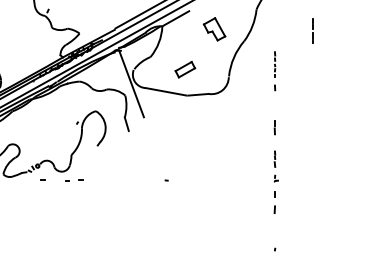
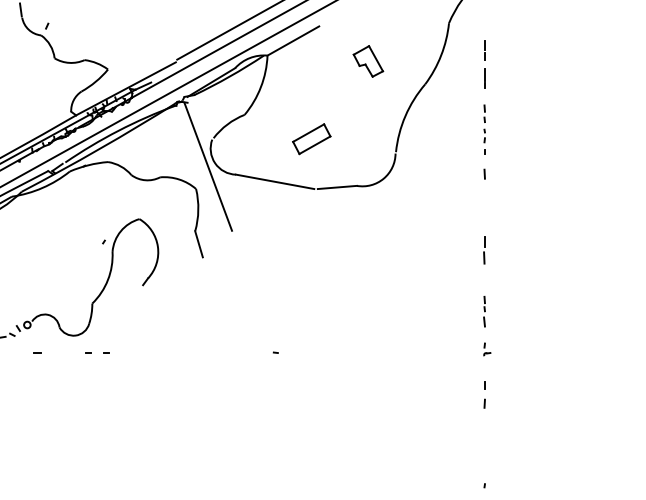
part: (214, 29) -> (367, 61), size x0.71
line: (312, 29) -> (483, 61), moved
part: (73, 180) -> (96, 352), size x0.71
part: (275, 202) -> (485, 395), size x0.62

